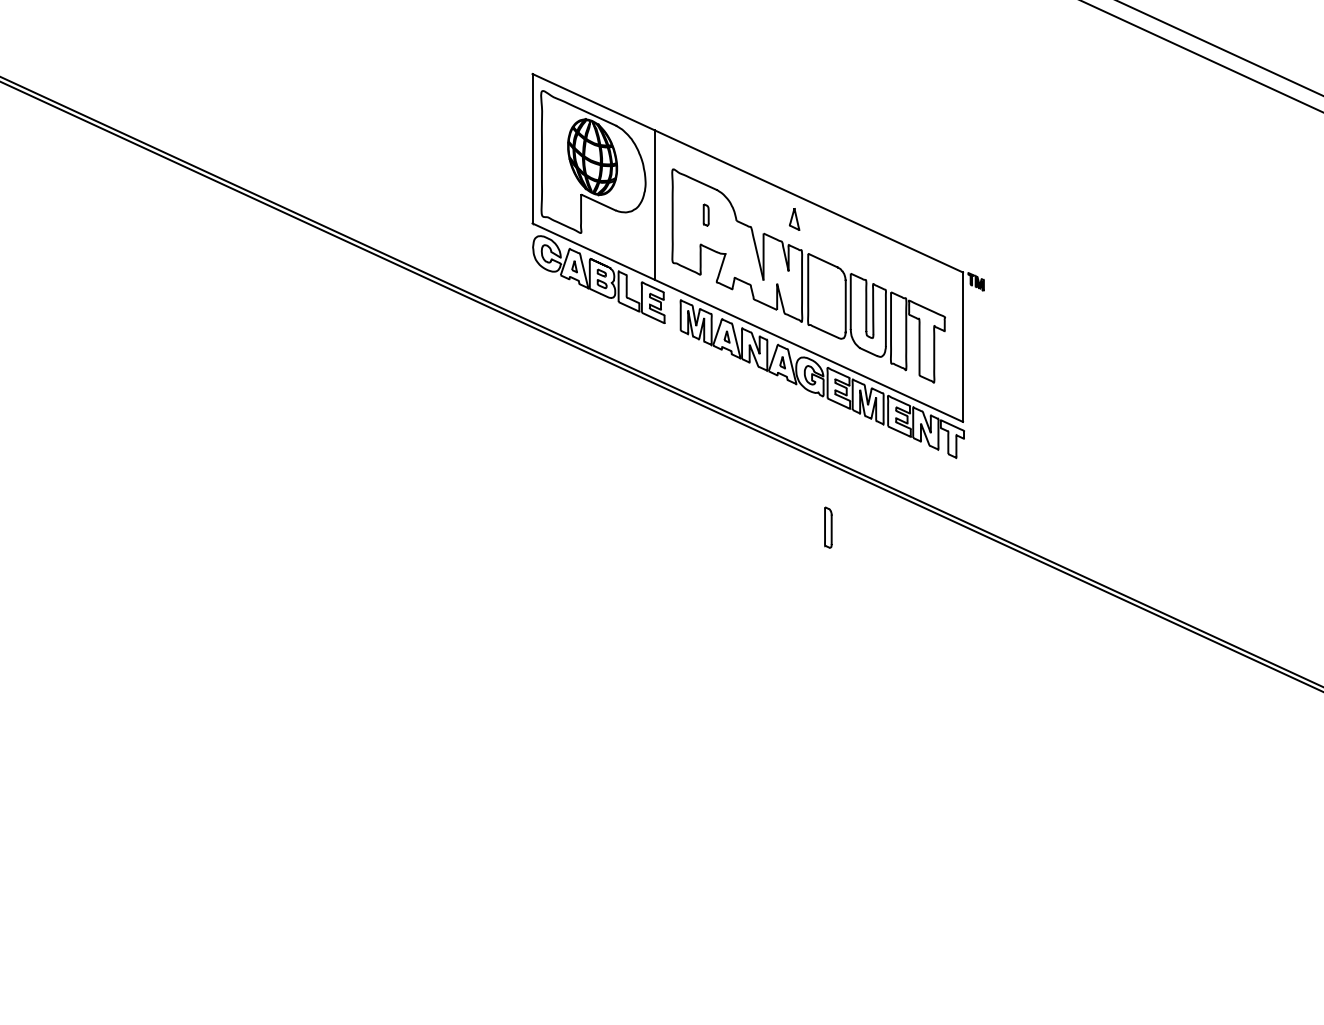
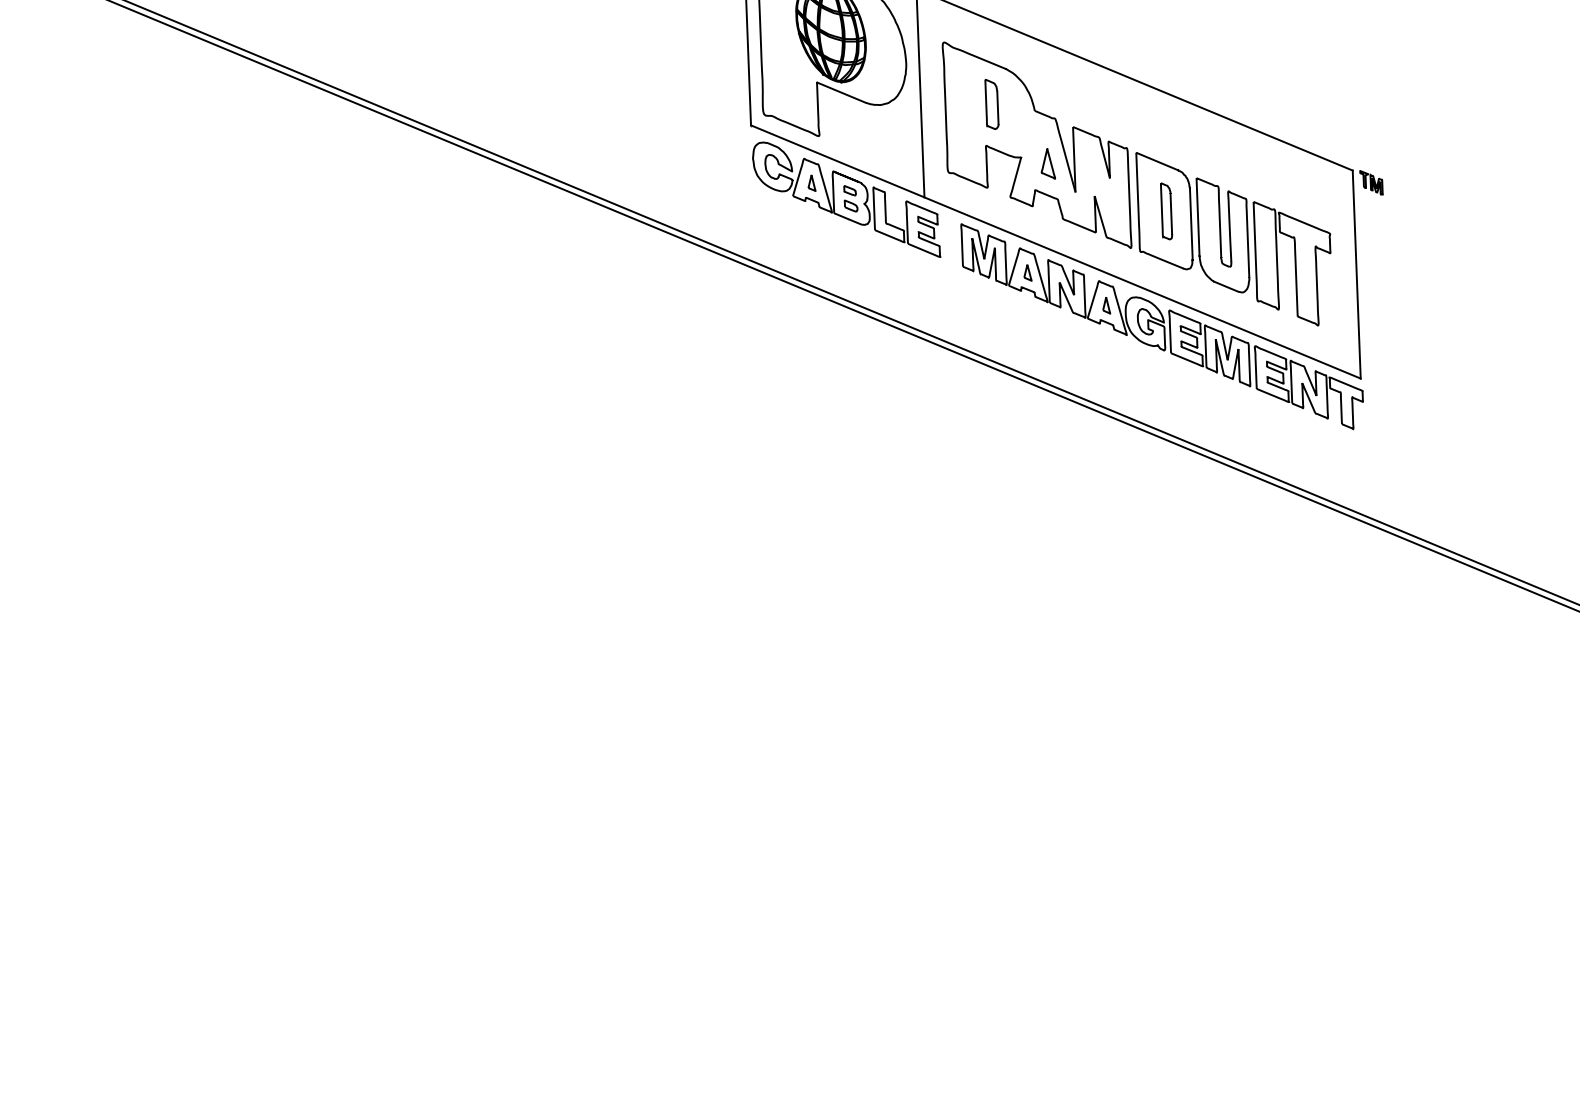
part: (706, 214) -> (992, 103), size x1.67
part: (794, 219) -> (1047, 164), moved
part: (828, 527) -> (1166, 211), moved

